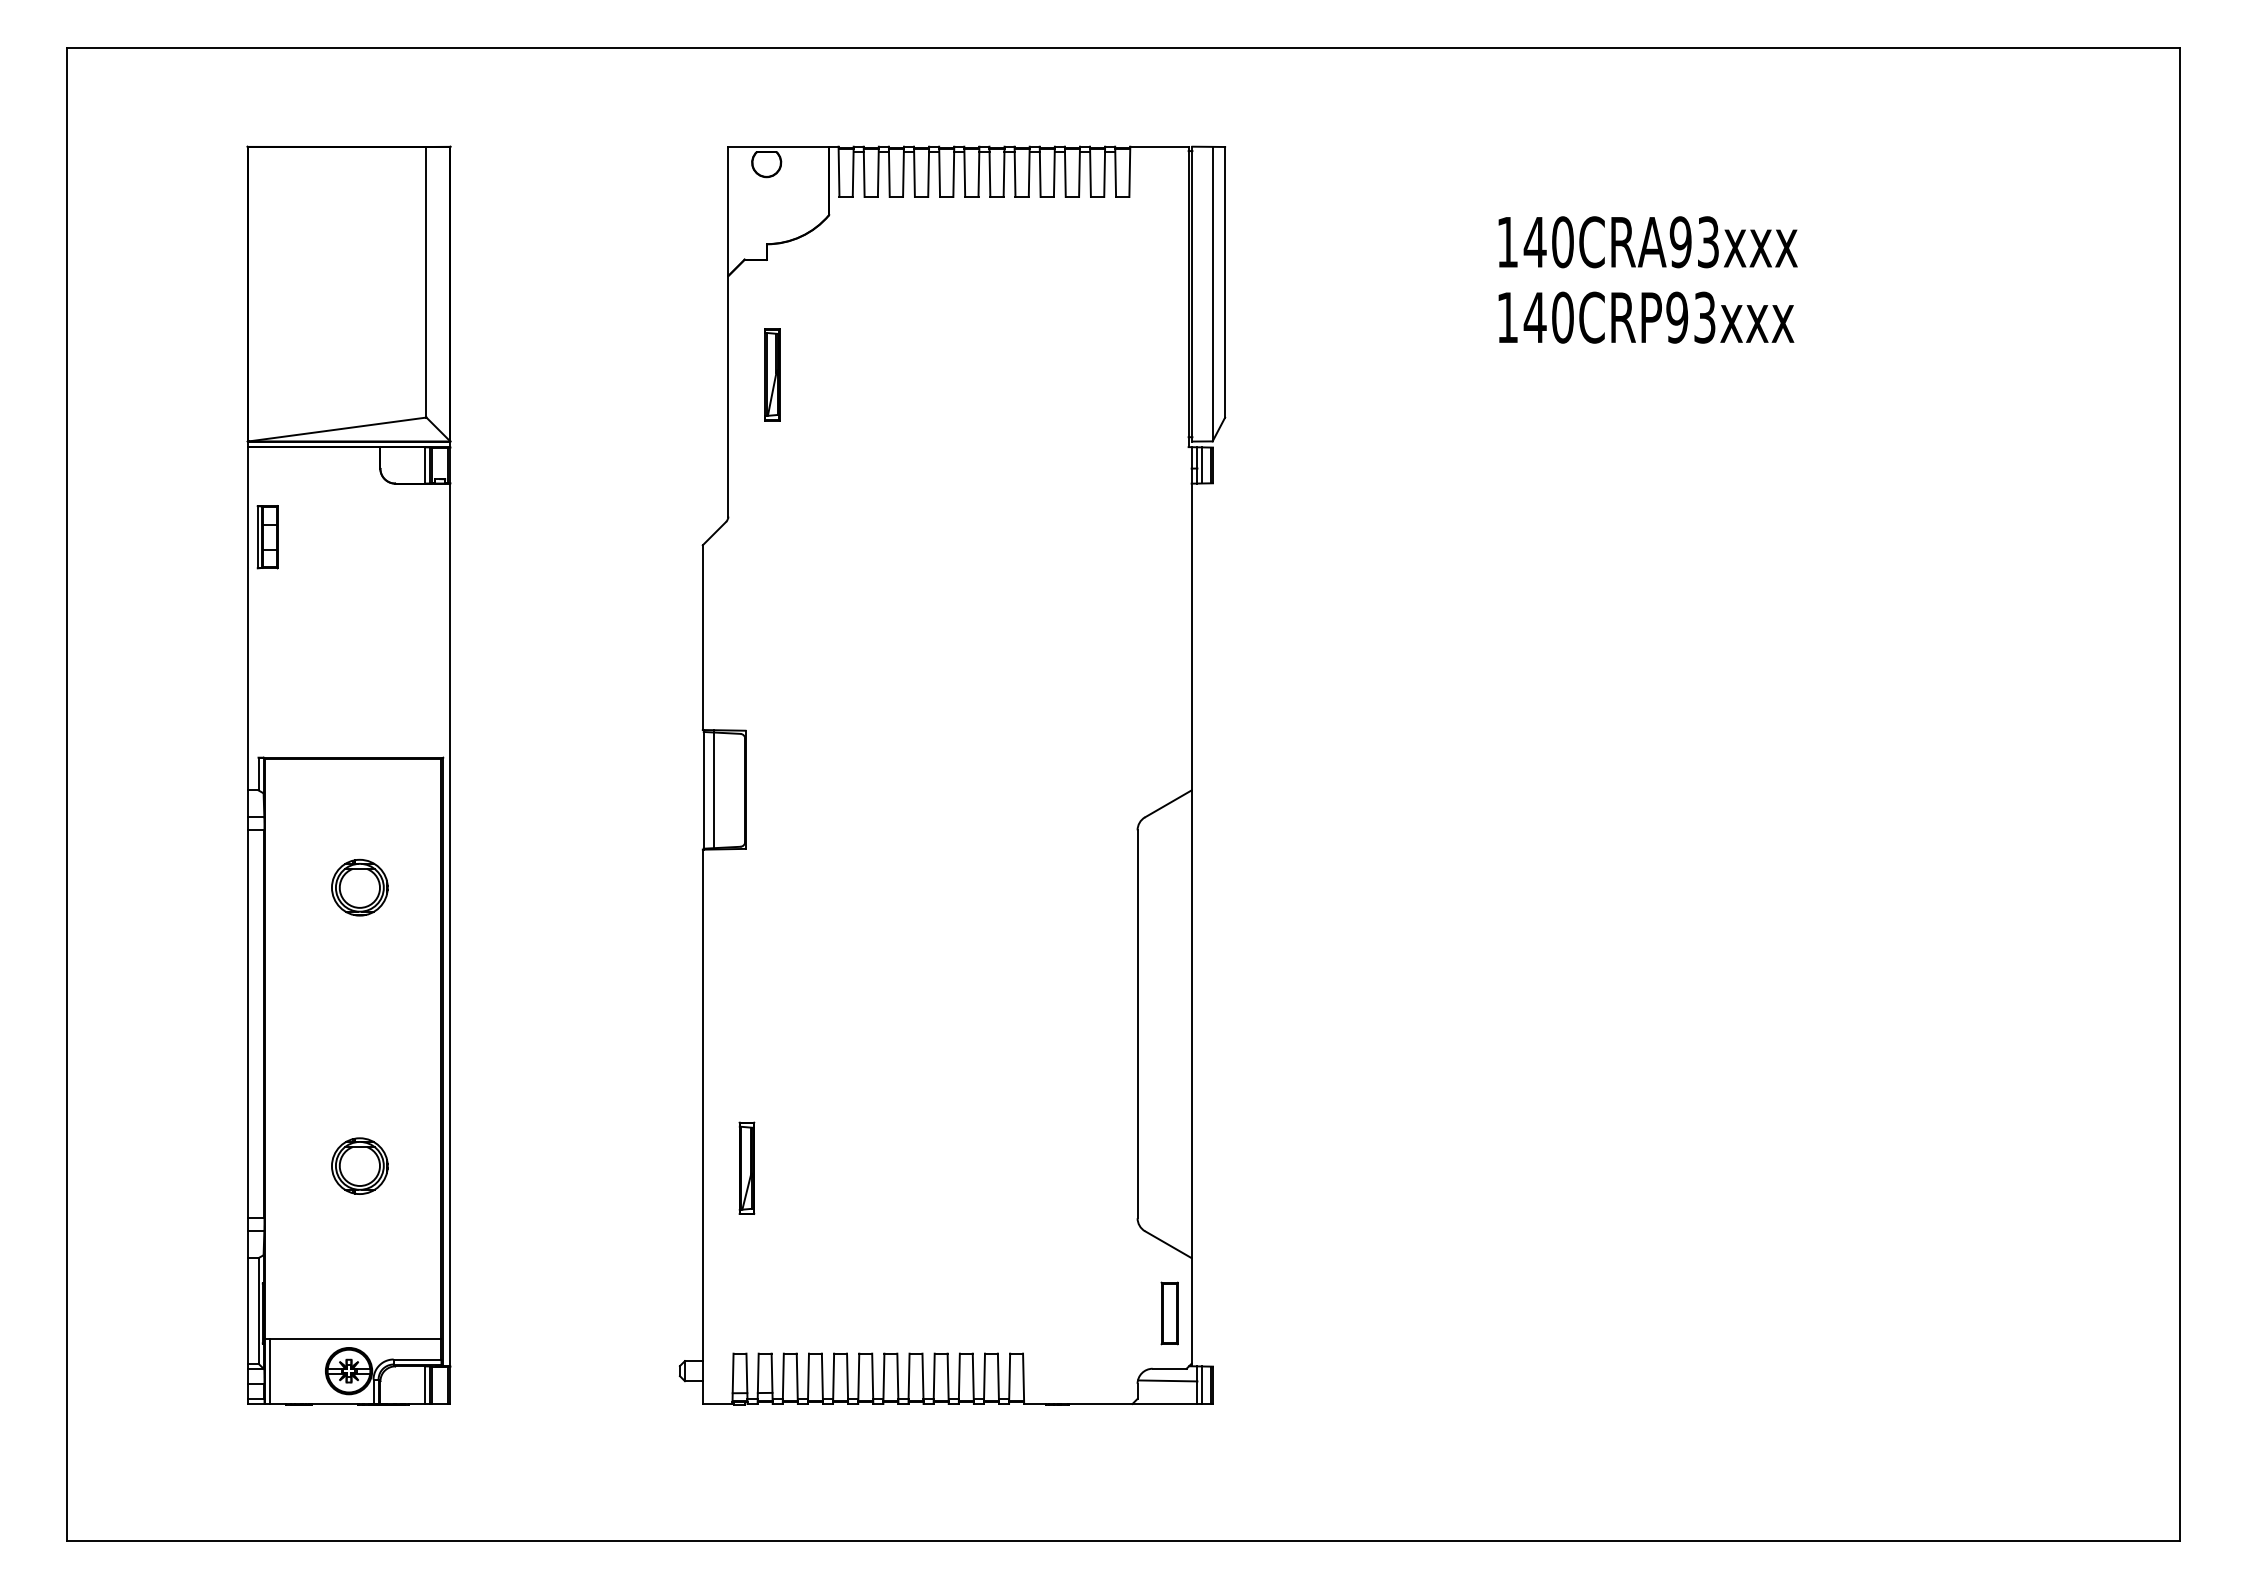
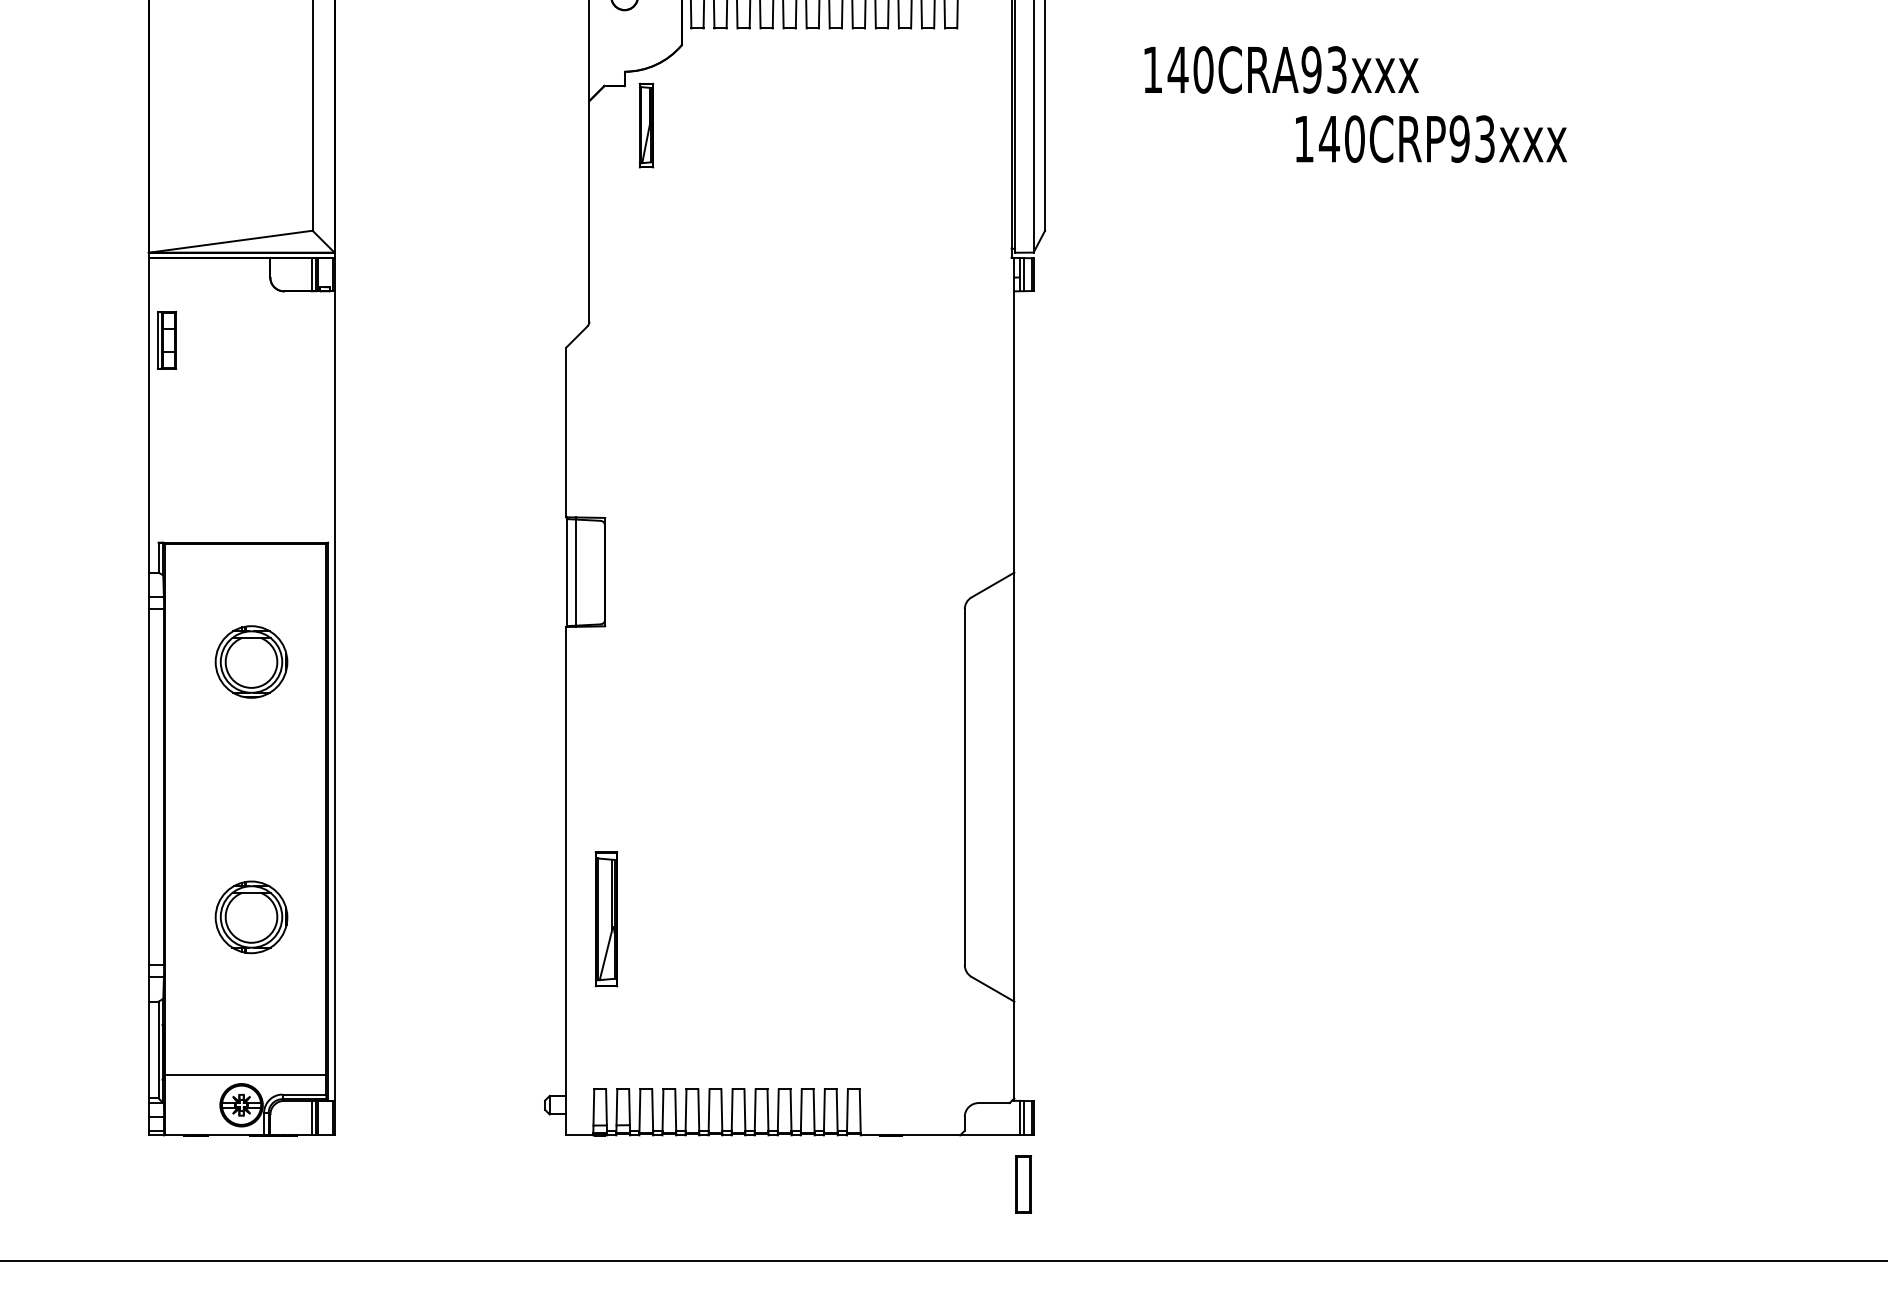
text: (1647, 242) -> (1281, 70), moved
part: (772, 374) -> (646, 125), moved
part: (359, 887) -> (251, 661), size x1.4
part: (359, 1165) -> (251, 916), size x1.4
part: (746, 1167) -> (606, 918), size x1.6
part: (1169, 1313) -> (1023, 1184), moved
line: (270, 1370) -> (169, 1104), removed
line: (1167, 1380) -> (992, 1113), removed

